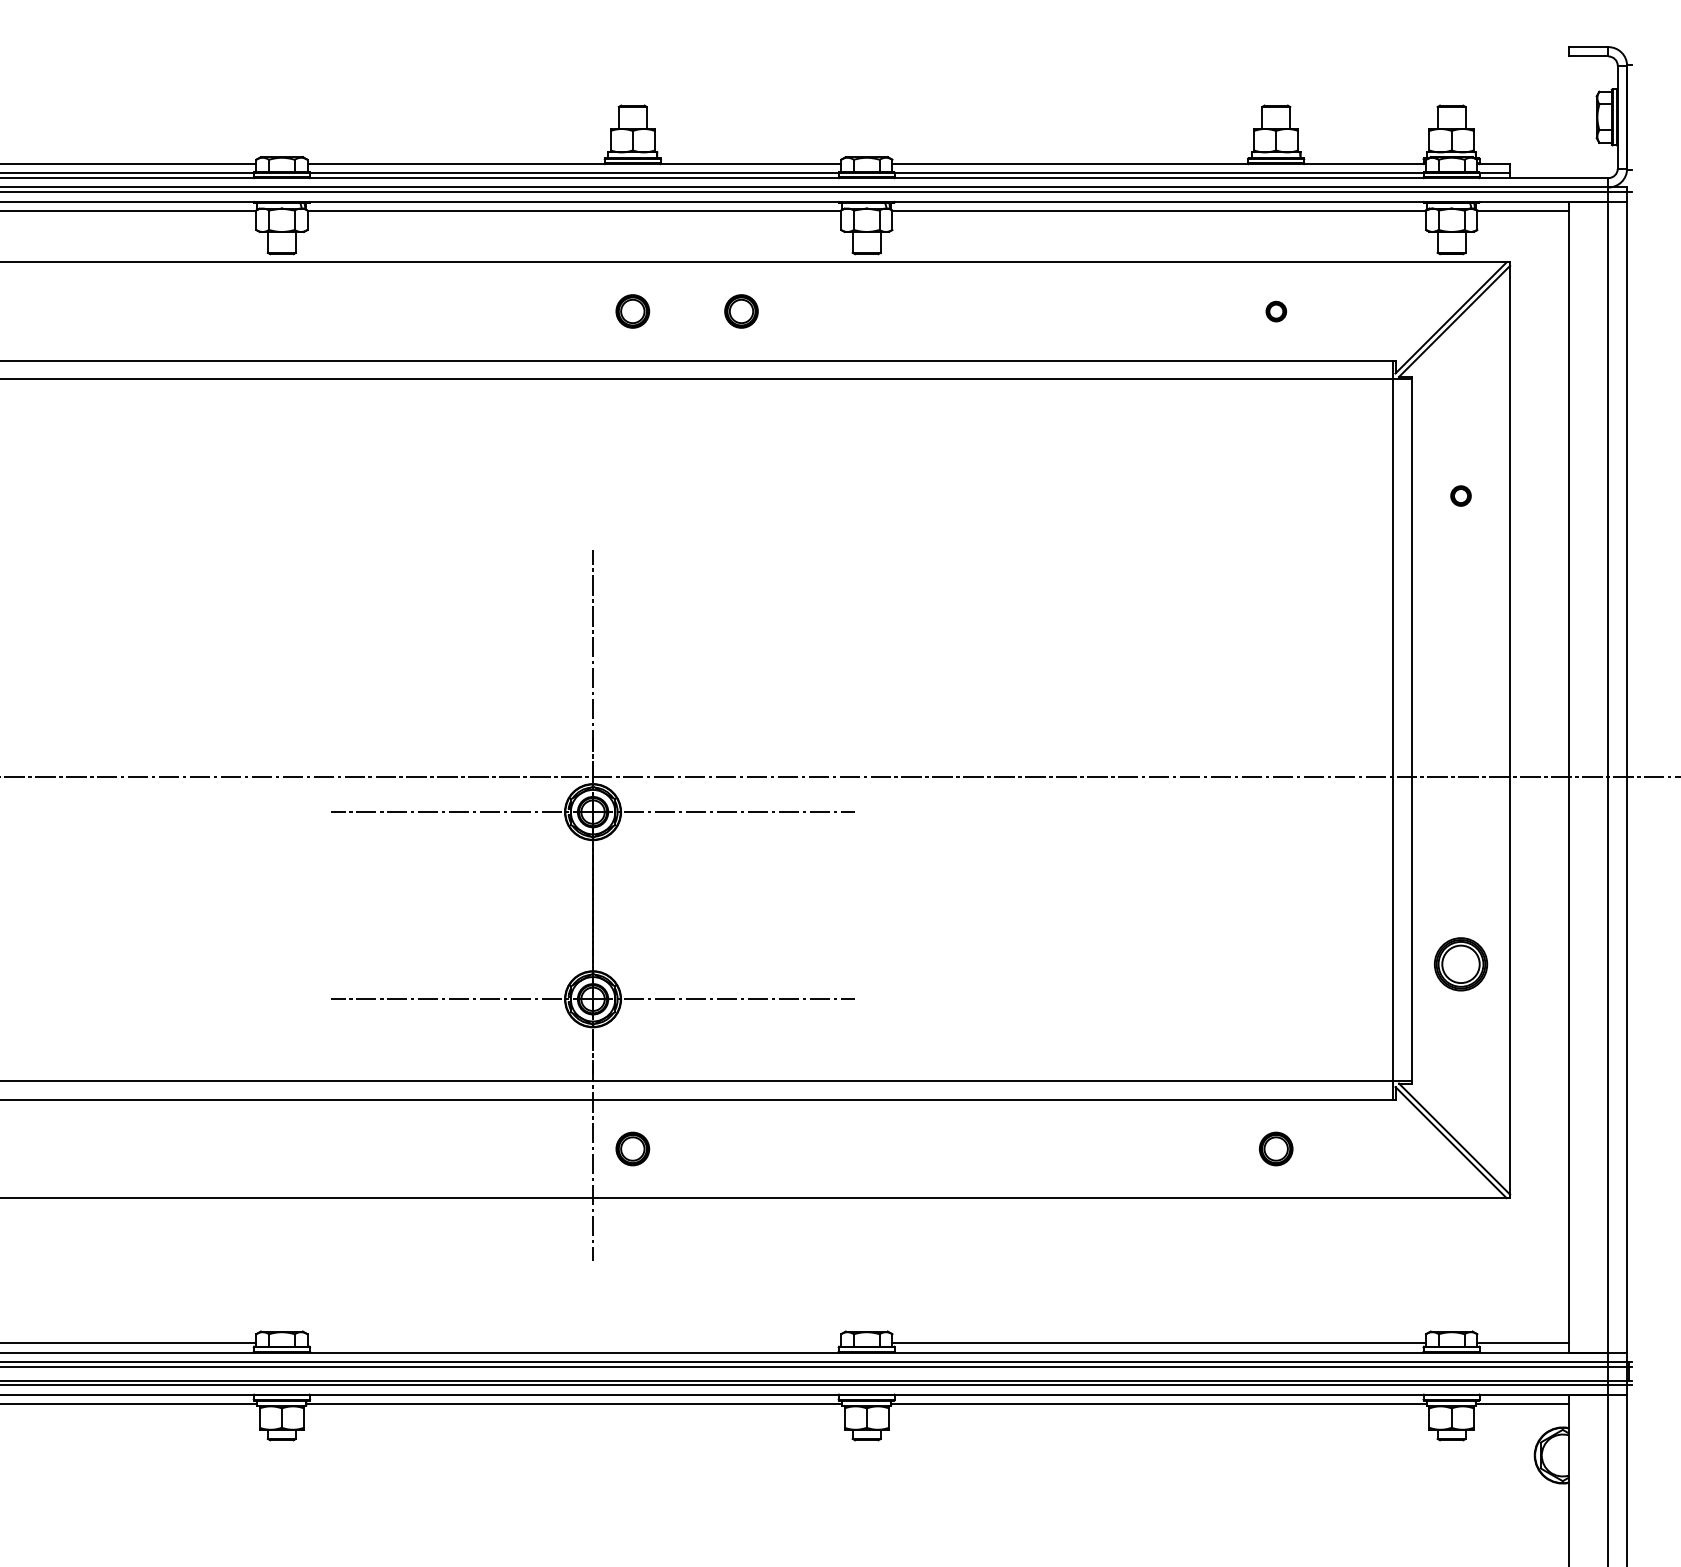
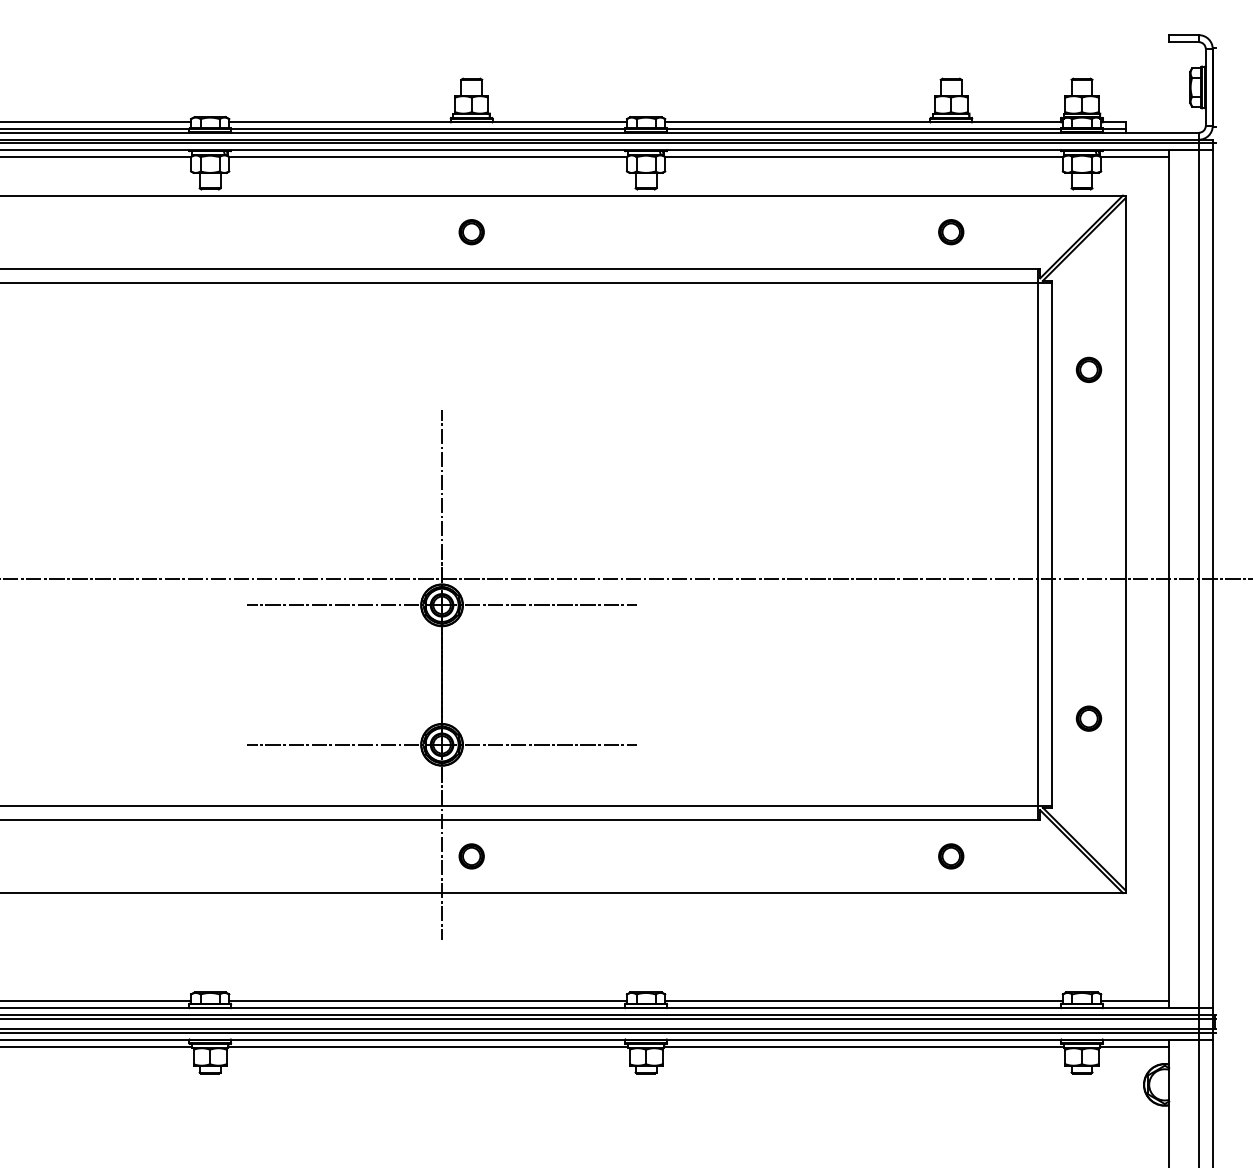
part: (741, 311) -> (552, 232), removed
part: (1276, 311) -> (951, 232), size x1.67
part: (1460, 495) -> (1088, 369), size x1.67
part: (1460, 963) -> (1088, 718), size x0.62
line: (573, 1343) -> (427, 1001), added

